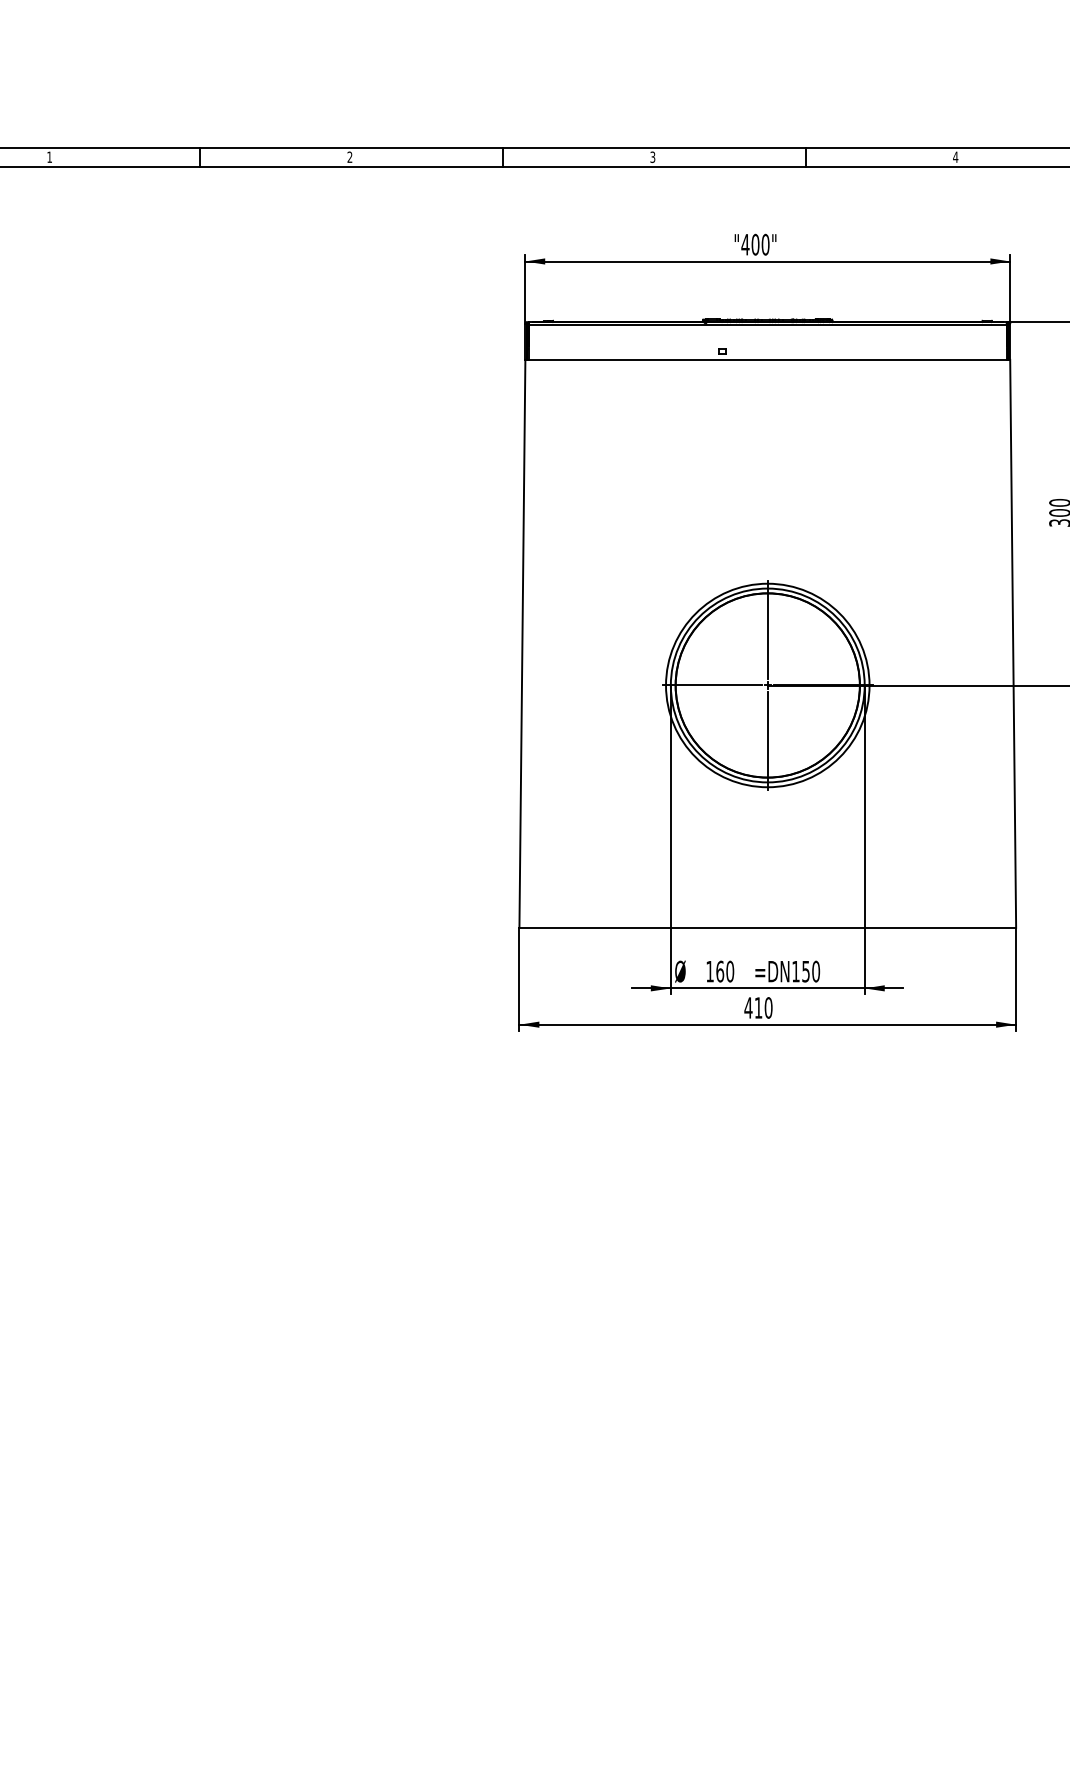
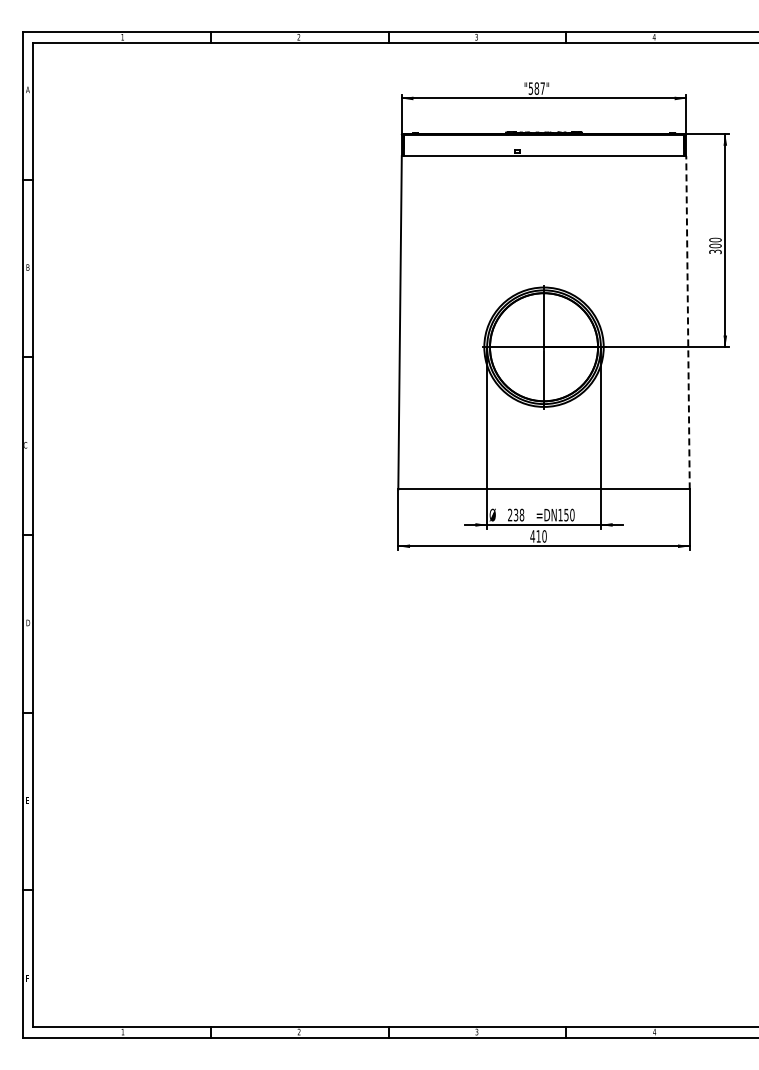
text: (754, 244) -> (536, 88), "400" -> "587"
line: (1013, 643) -> (688, 322), solid -> dashed
text: (720, 970) -> (516, 514), 160 -> 238

